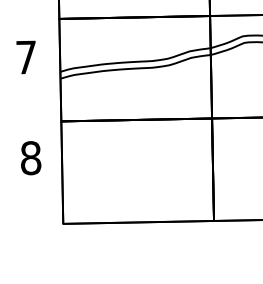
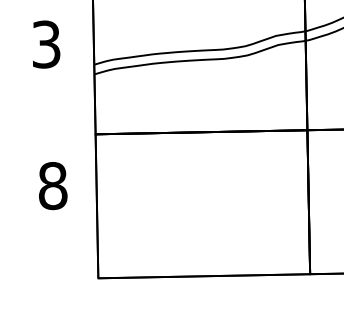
text: (26, 57) -> (46, 44), 7 -> 3

